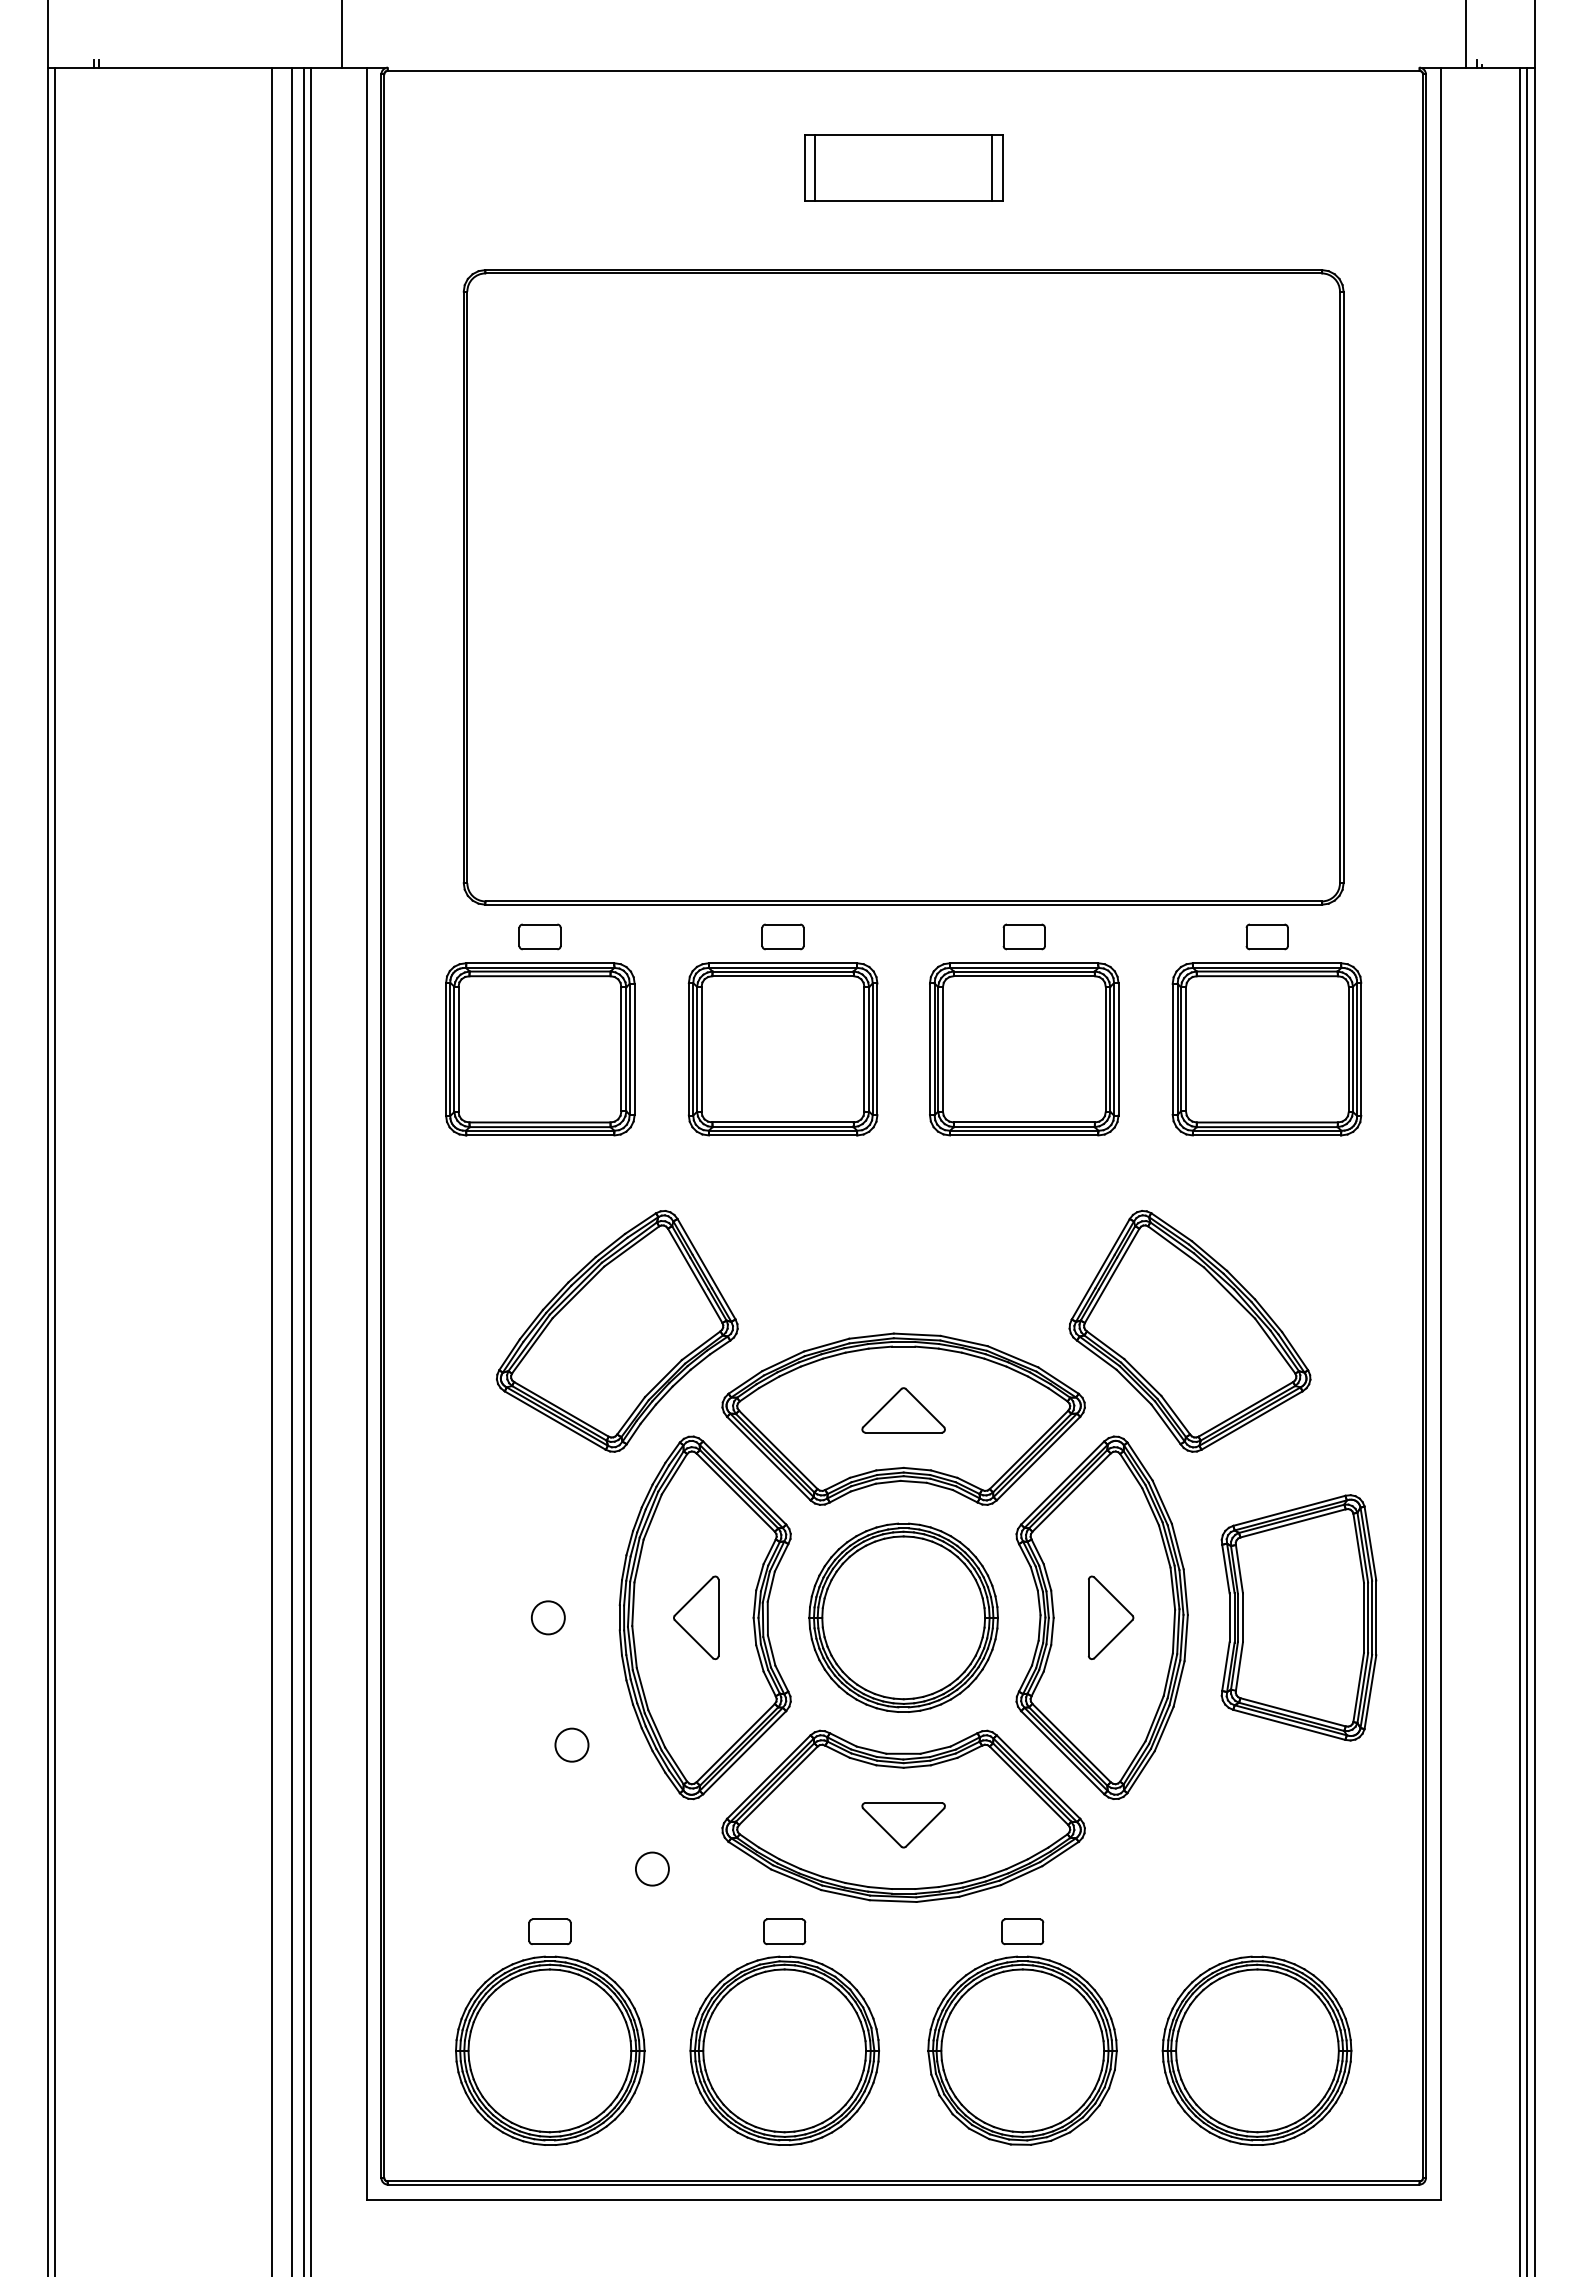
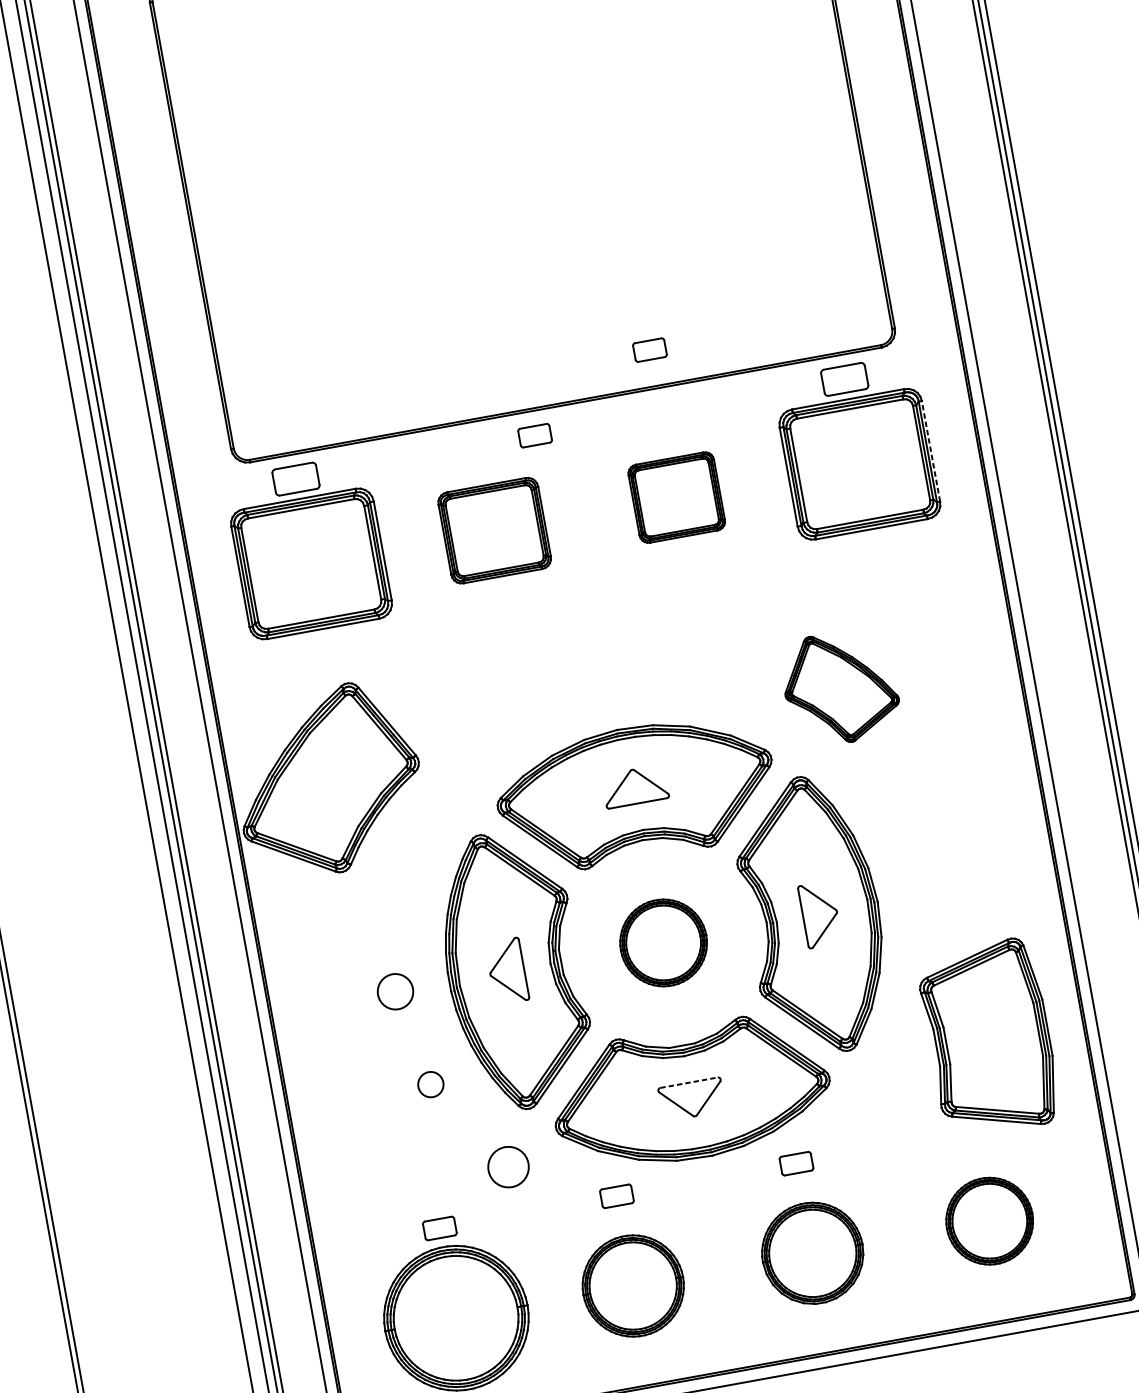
part: (539, 936) -> (295, 478), size x1.4
part: (782, 936) -> (534, 435), moved
part: (1023, 936) -> (649, 349), moved
part: (1266, 936) -> (844, 379), size x1.4
part: (782, 1049) -> (494, 530), size x0.7
part: (1024, 1049) -> (676, 497), size x0.6
line: (1361, 1049) -> (931, 451), solid -> dashed
part: (617, 1331) -> (328, 780), moved
part: (1189, 1331) -> (840, 687), size x0.6
circle: (548, 1617) -> (395, 991), size x1.4
part: (903, 1617) -> (663, 942), size x0.6
part: (1298, 1617) -> (988, 1038), moved
line: (904, 1802) -> (689, 1082), solid -> dashed
circle: (652, 1868) -> (508, 1166), size x1.6
part: (784, 2050) -> (633, 1285), size x0.7
part: (1022, 2050) -> (812, 1253), size x0.7
part: (1256, 2050) -> (989, 1221), size x0.6

